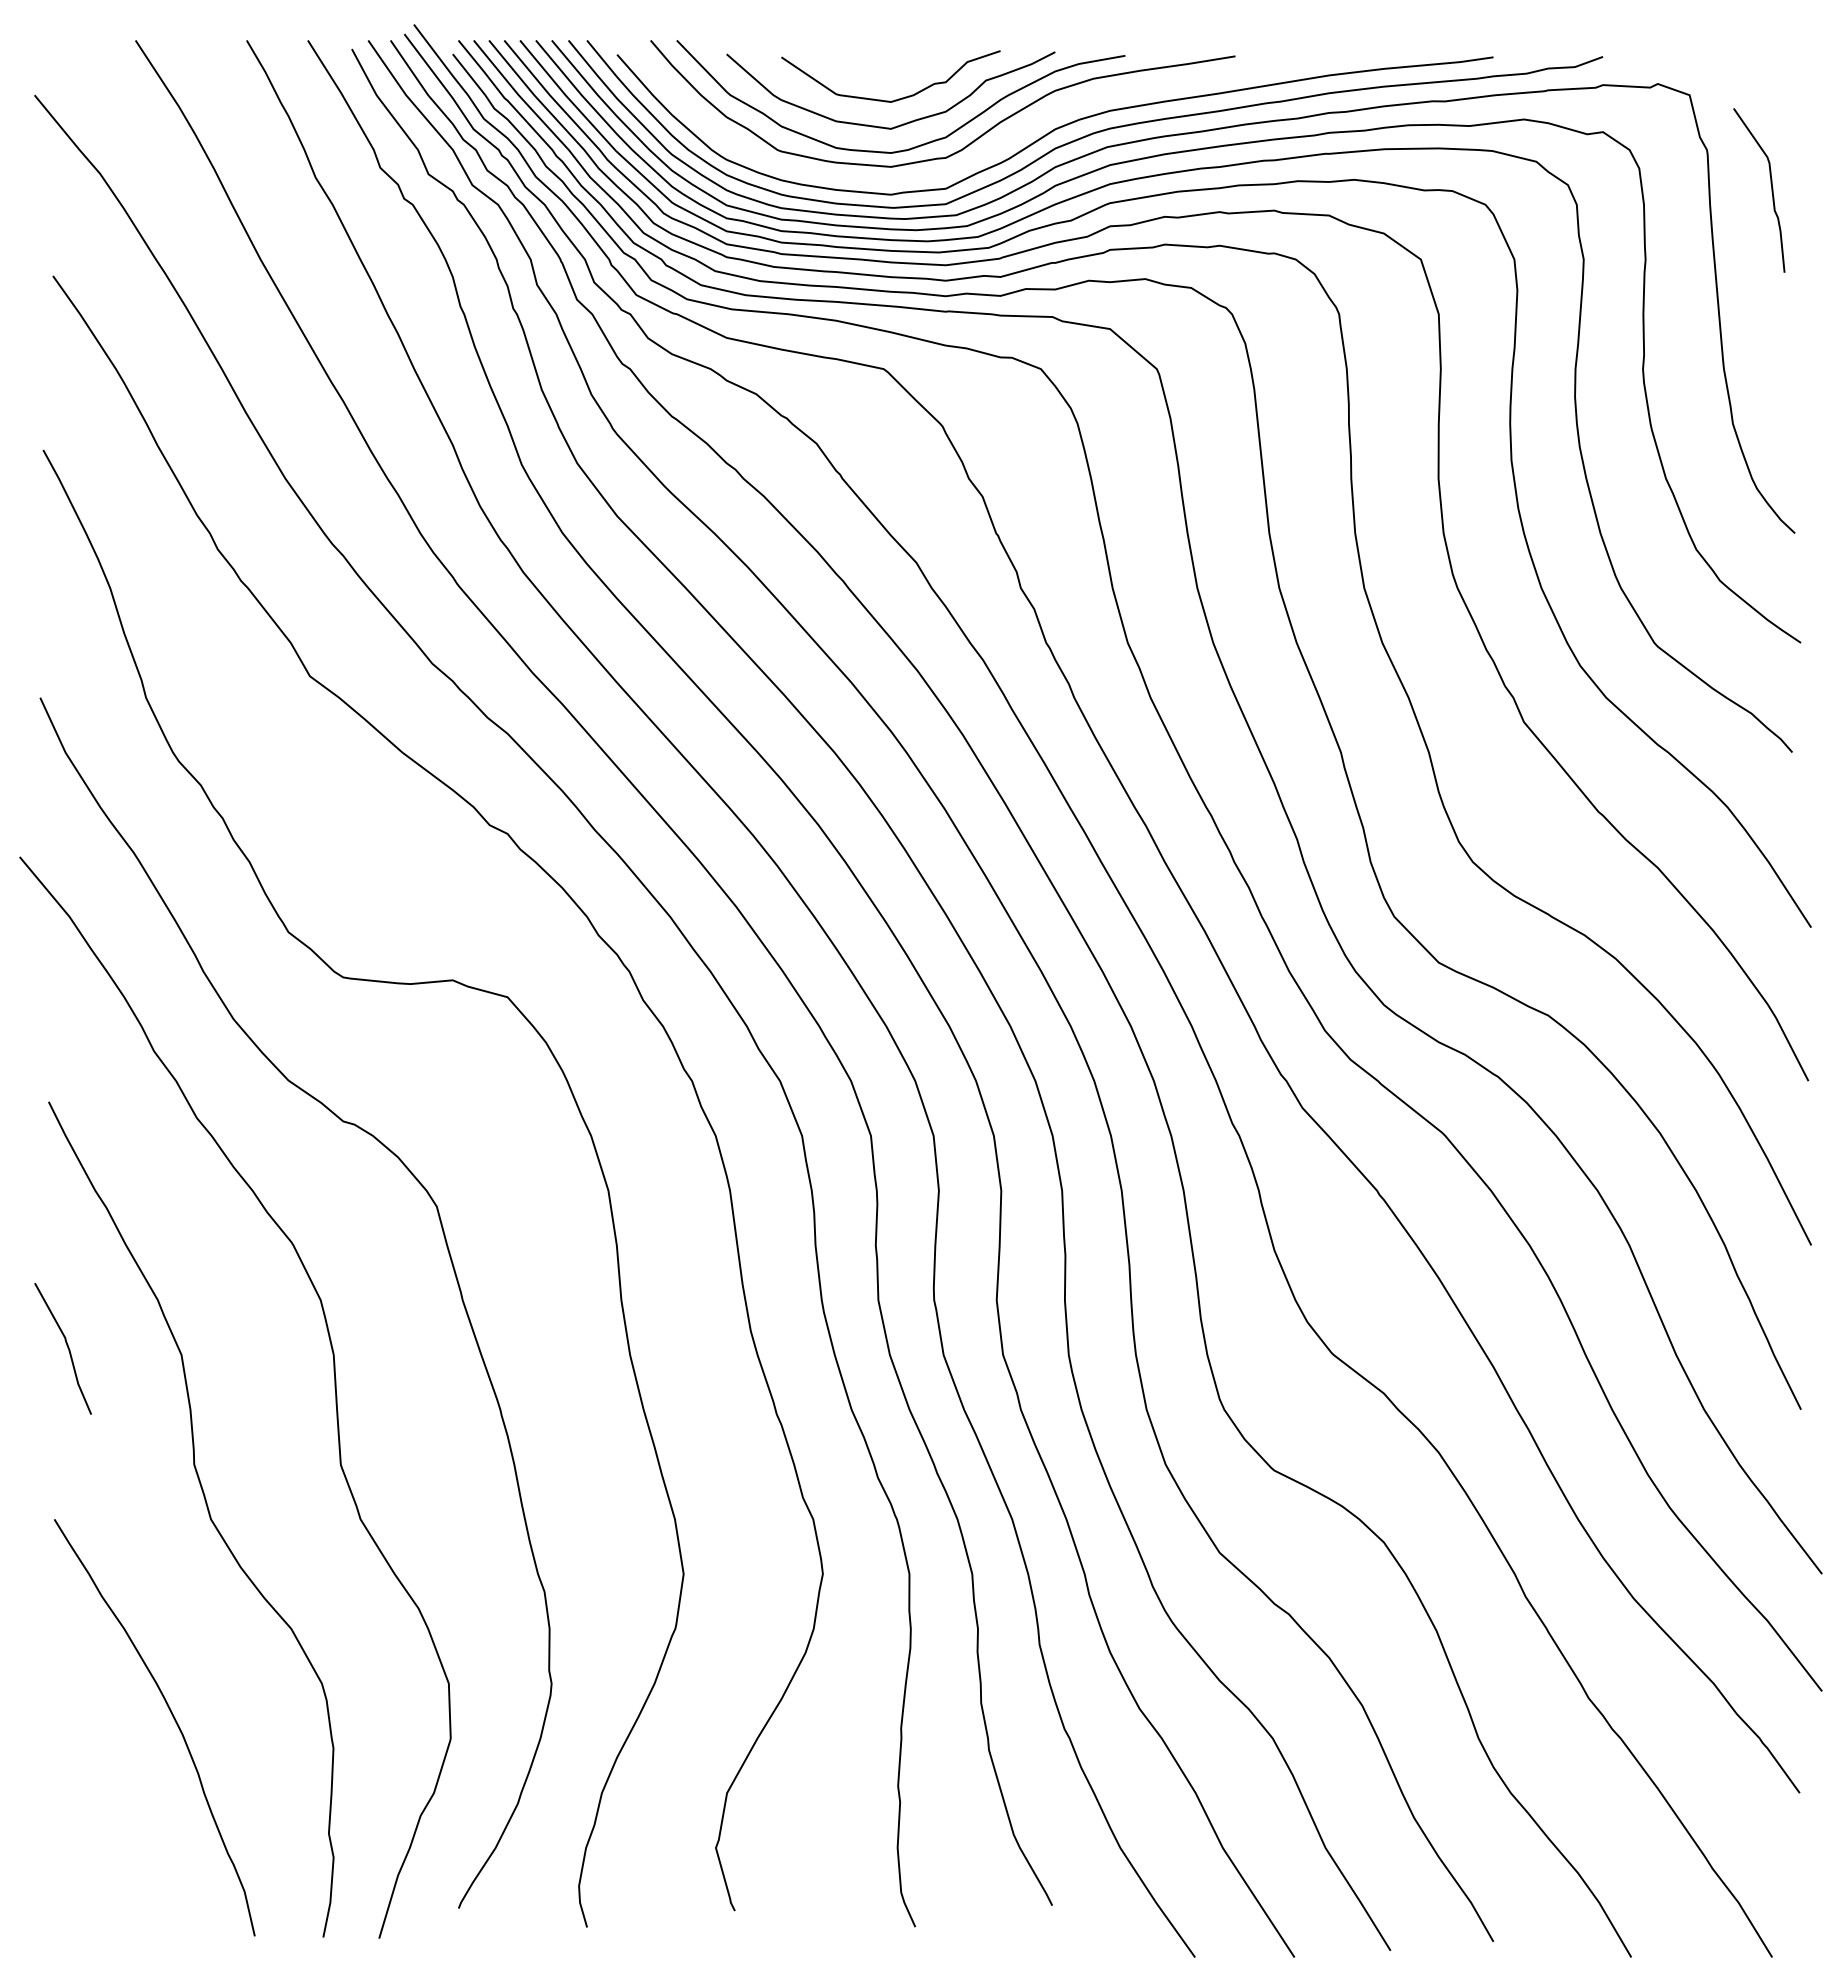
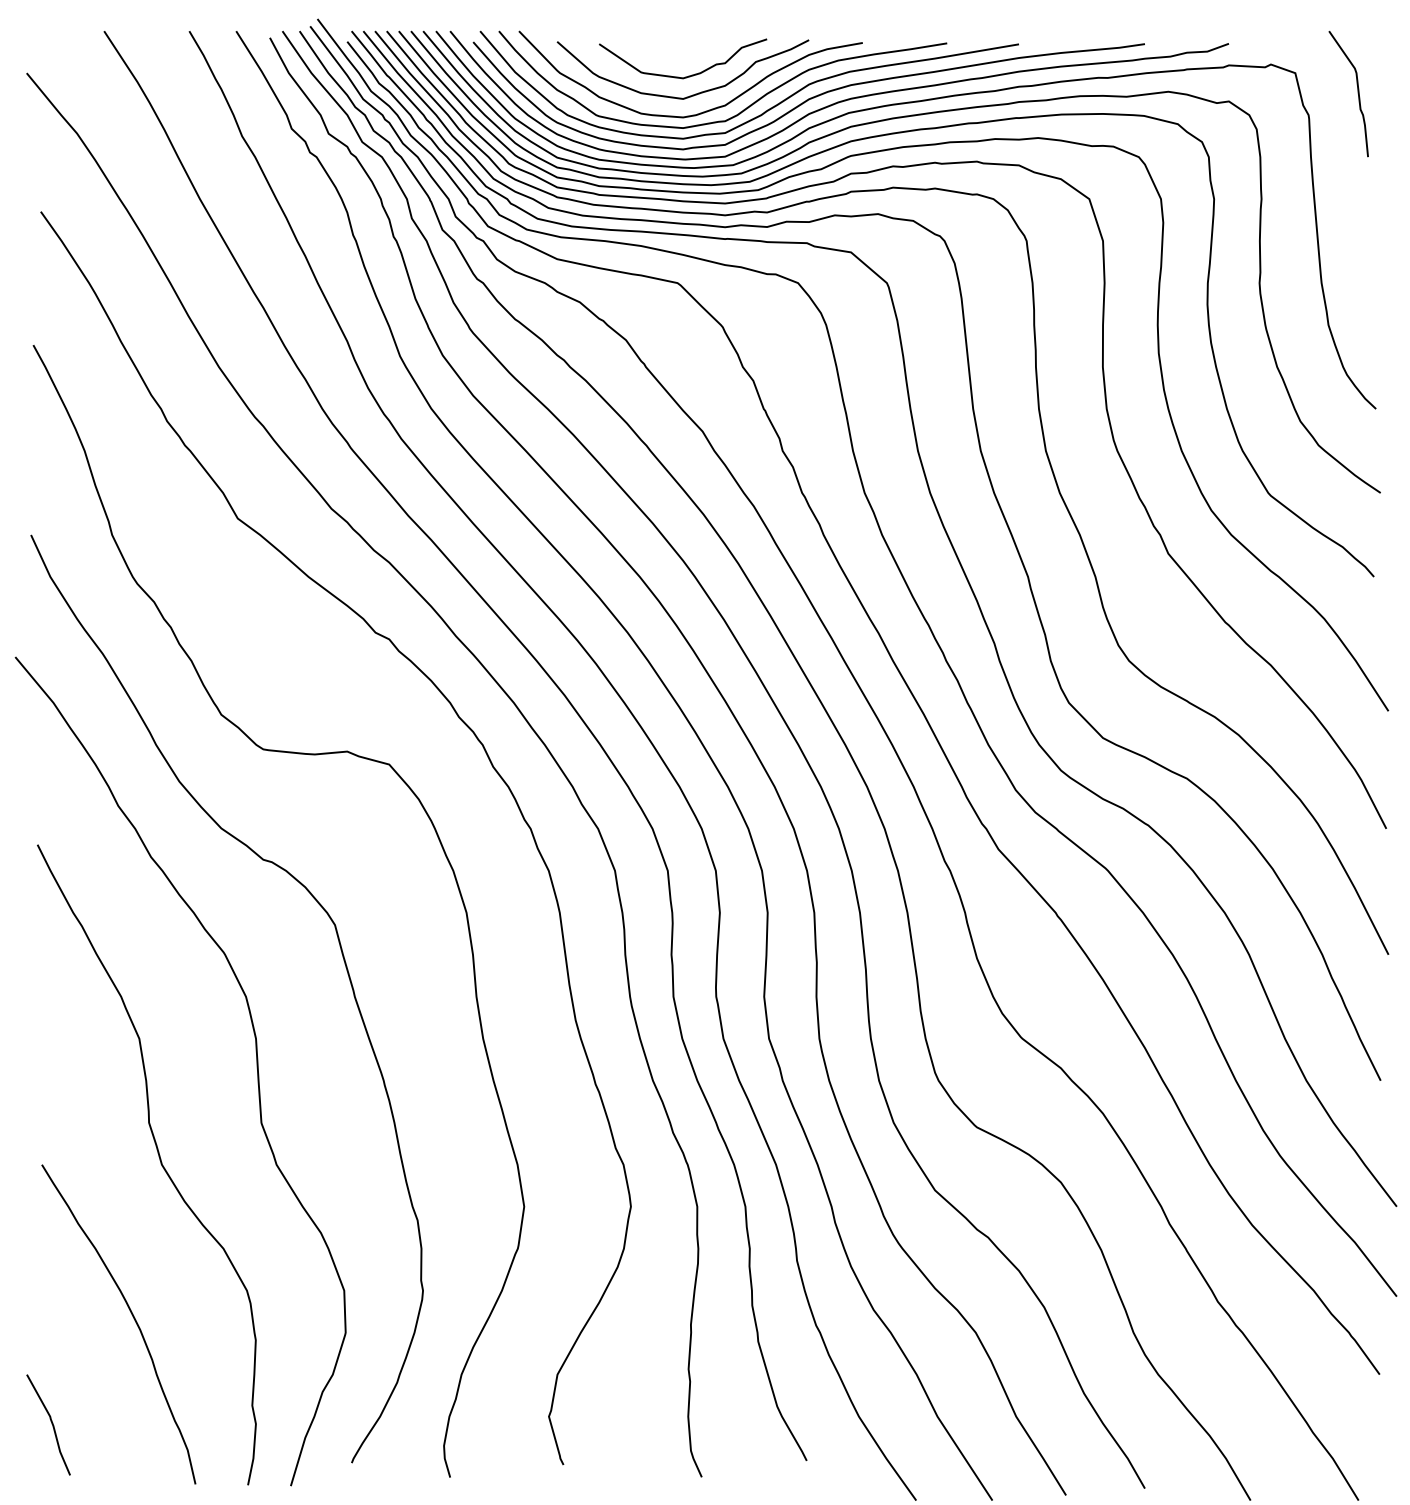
curve: (998, 144) -> (765, 110), added
curve: (1771, 190) -> (1358, 94), moved
curve: (66, 1345) -> (51, 1422), moved

